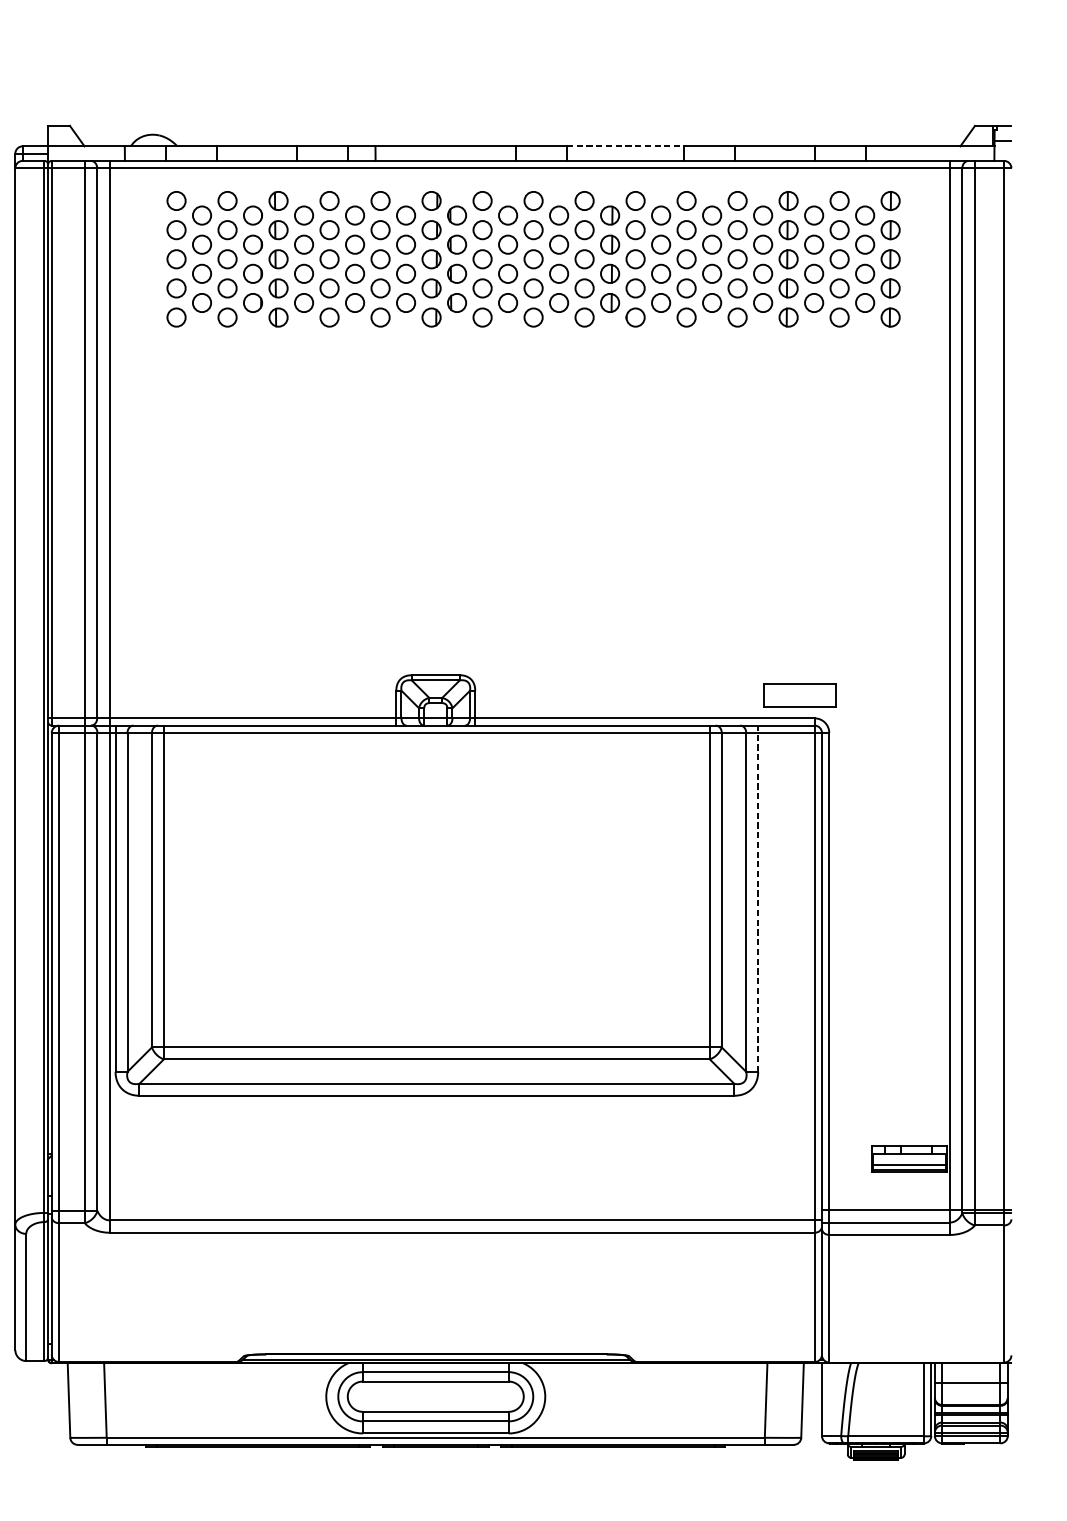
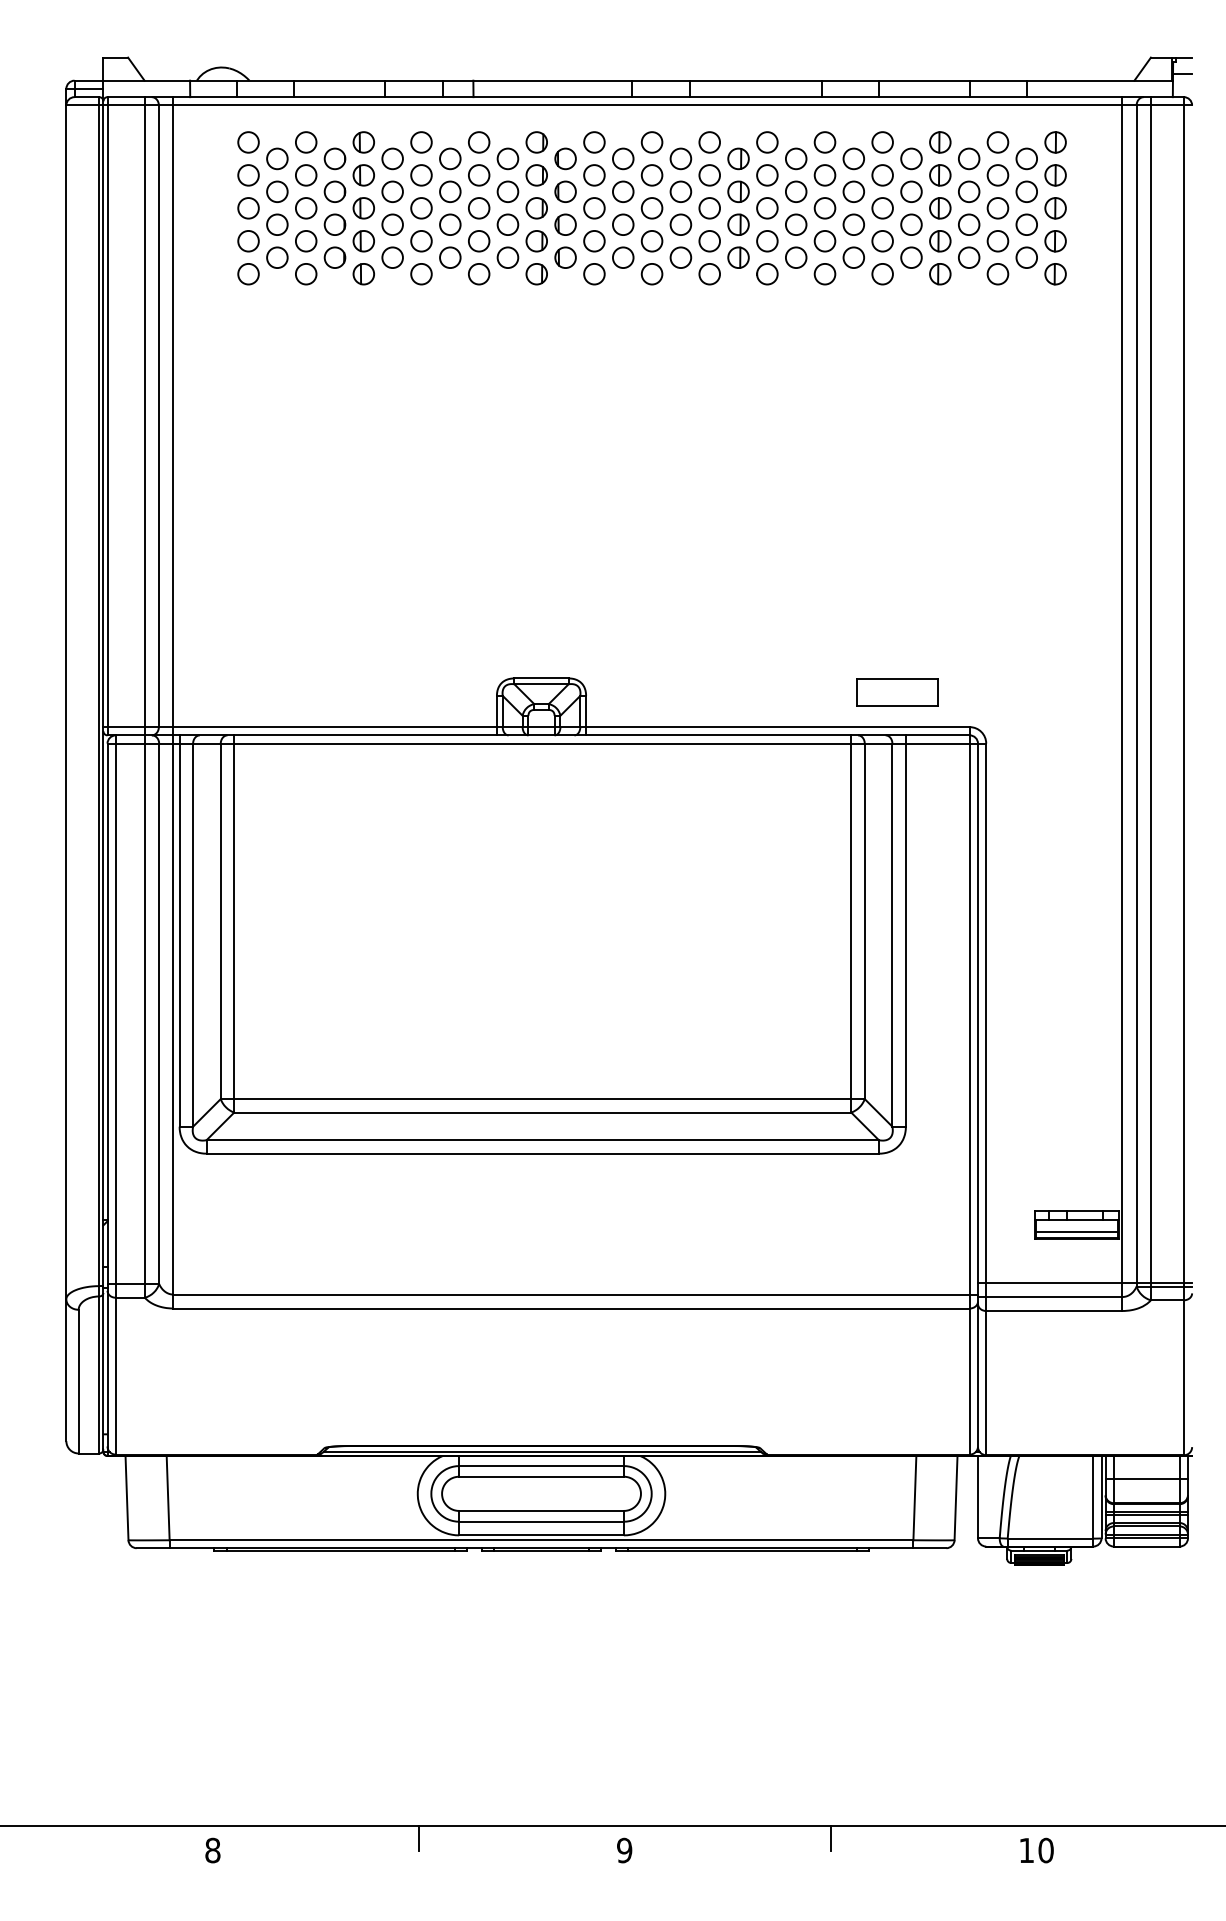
line: (625, 146) -> (755, 80), dashed -> solid
part: (800, 695) -> (897, 692), moved
line: (757, 899) -> (905, 931), dashed -> solid

